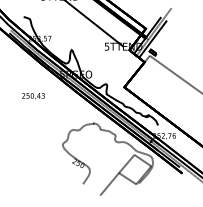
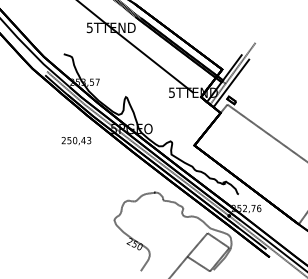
text: (33, 95) -> (76, 140), moved

